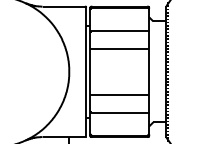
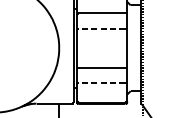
line: (119, 48) -> (101, 28), solid -> dashed
line: (119, 113) -> (101, 83), solid -> dashed

